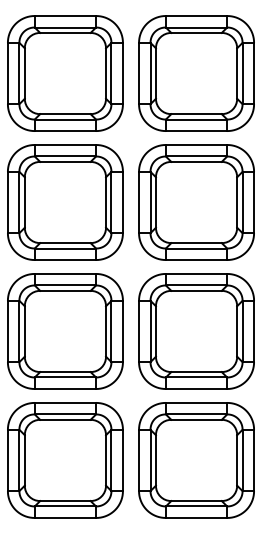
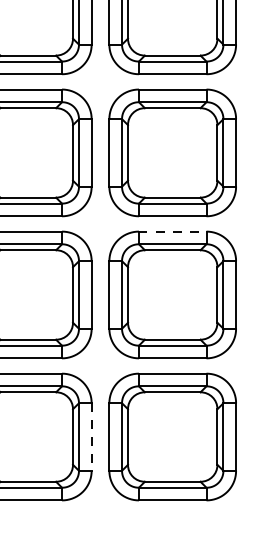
line: (196, 273) -> (172, 231), solid -> dashed
line: (122, 460) -> (91, 437), solid -> dashed

